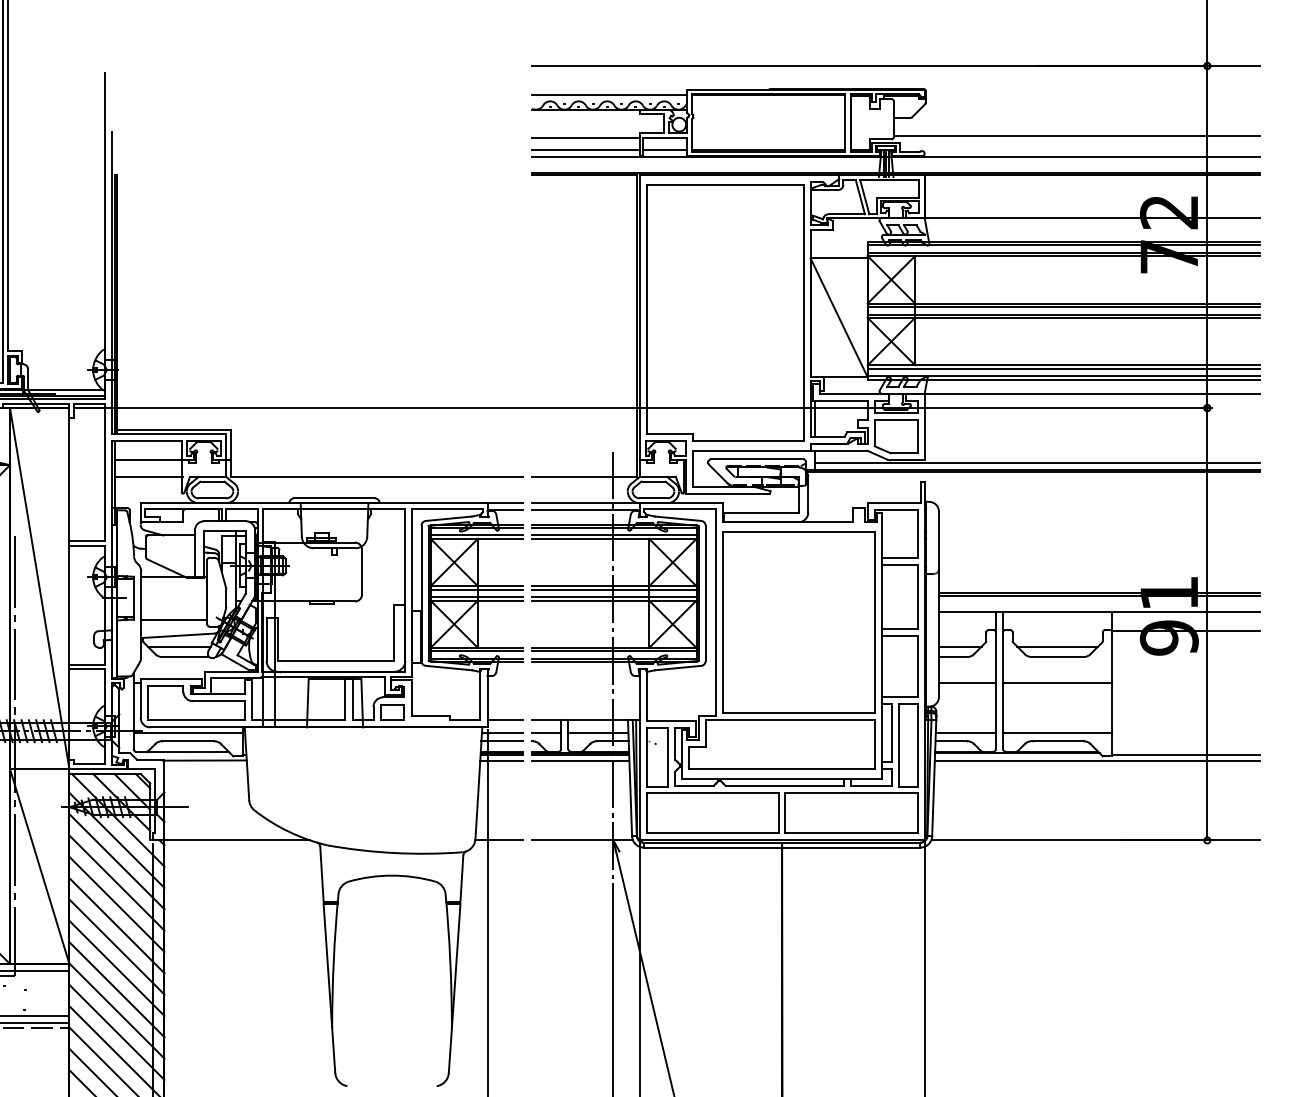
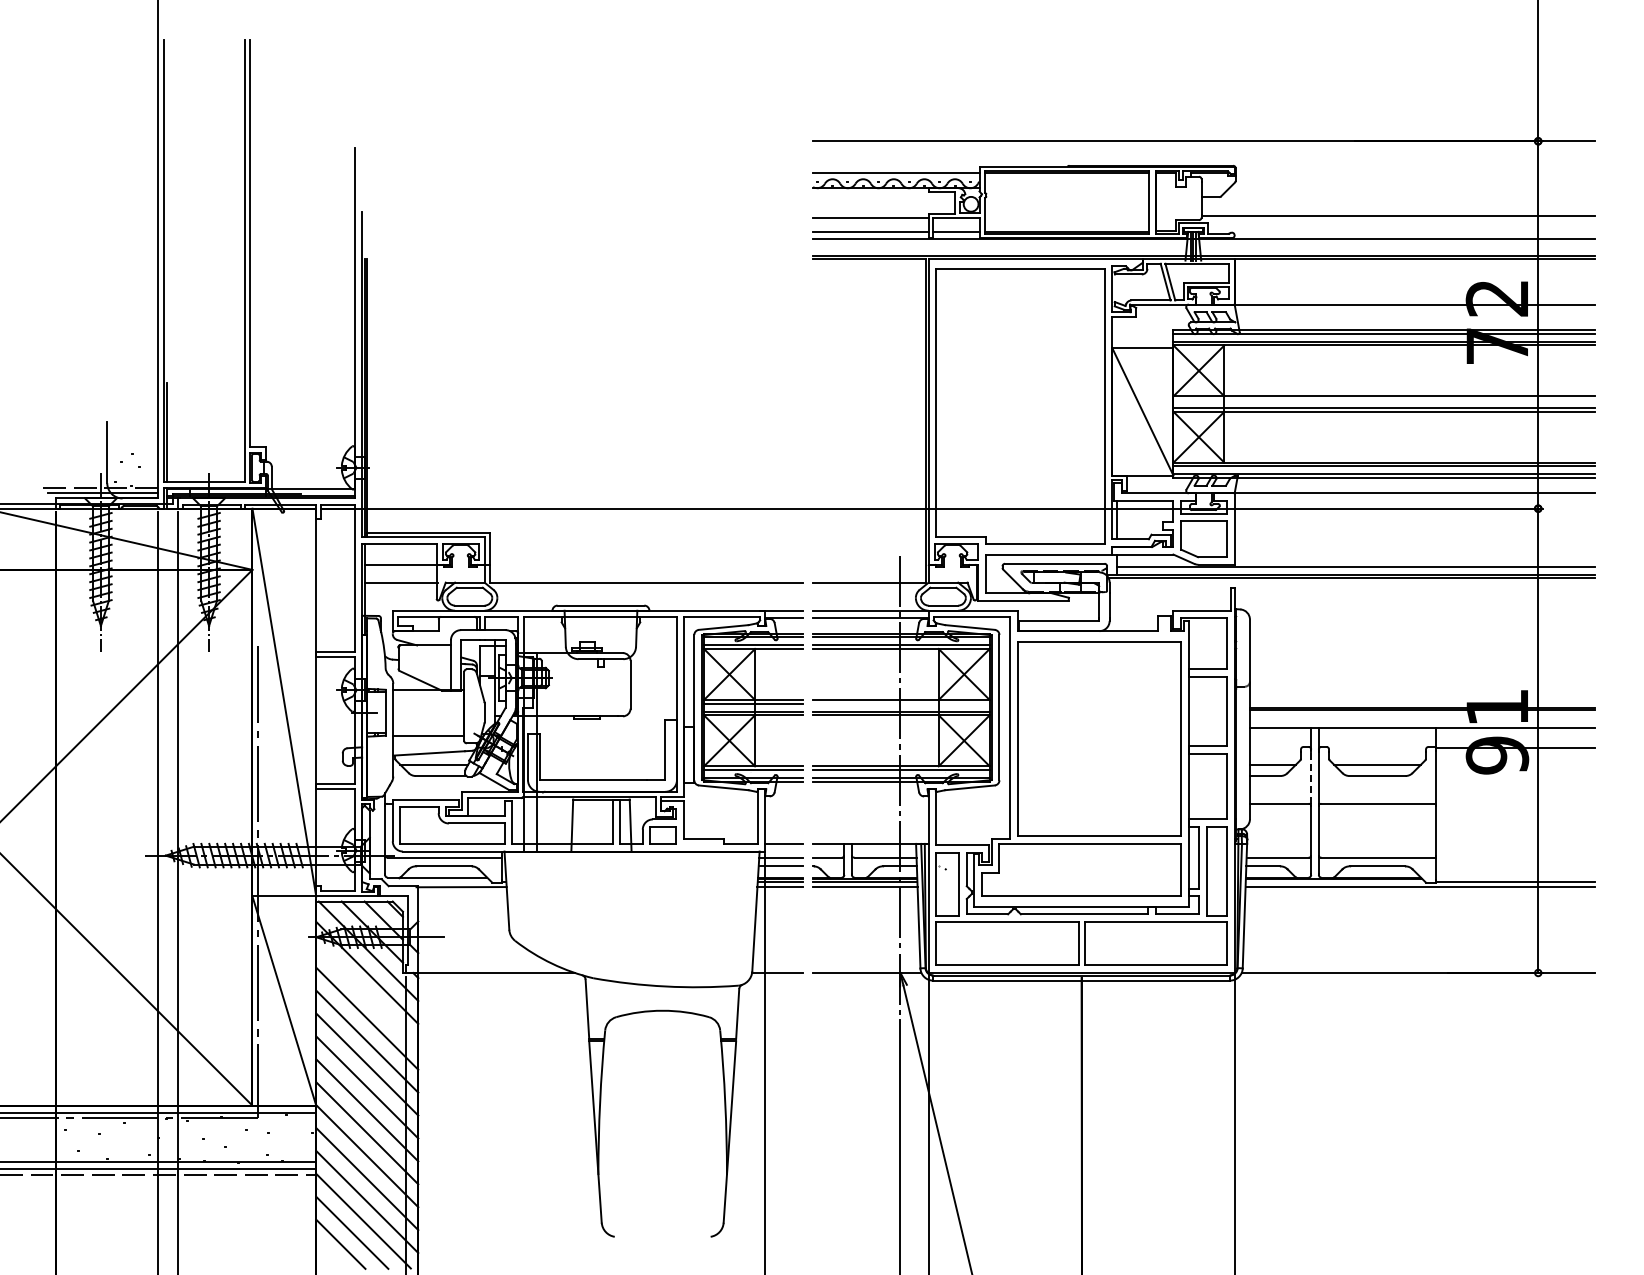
line: (1063, 306) -> (1383, 399), removed
line: (614, 589) -> (901, 703), removed
line: (996, 658) -> (1311, 777), solid -> dashed
line: (117, 861) -> (367, 995), removed

